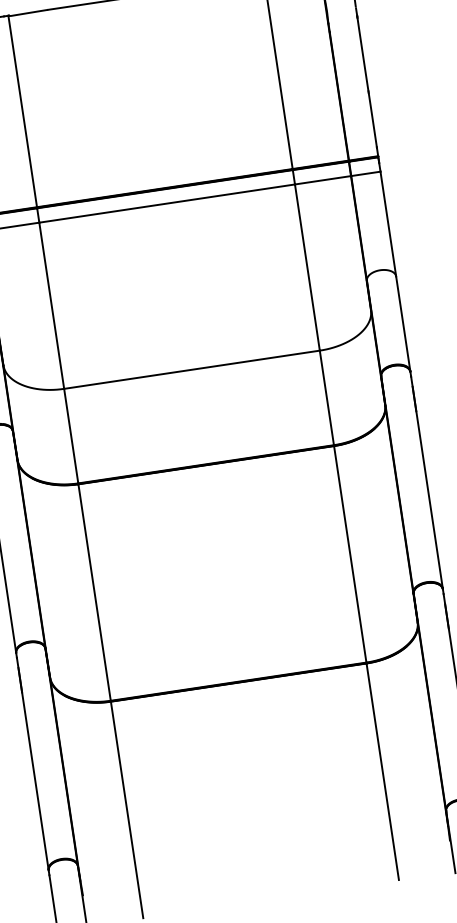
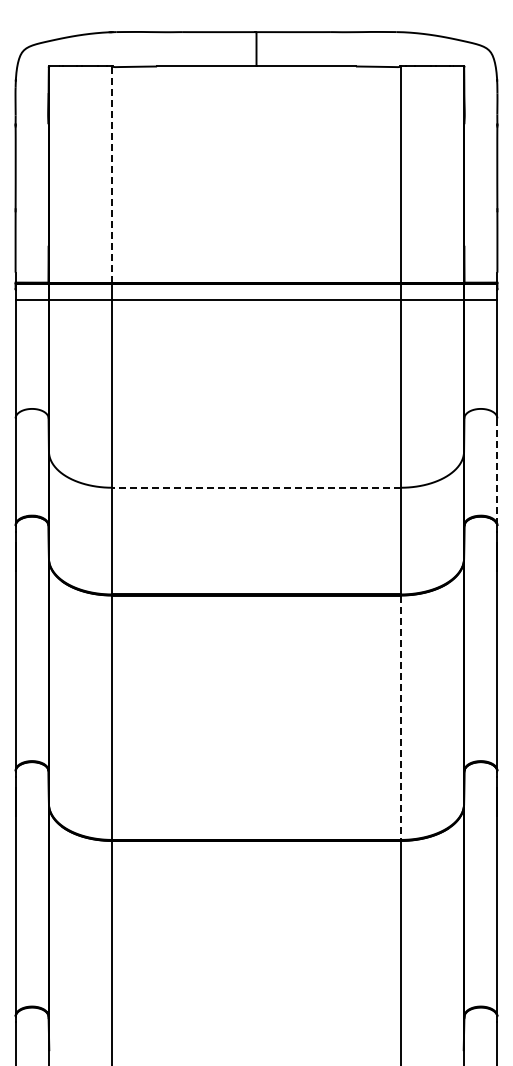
line: (22, 111) -> (112, 174), solid -> dashed
line: (403, 323) -> (497, 471), solid -> dashed
line: (191, 369) -> (256, 487), solid -> dashed
line: (350, 555) -> (400, 718), solid -> dashed

